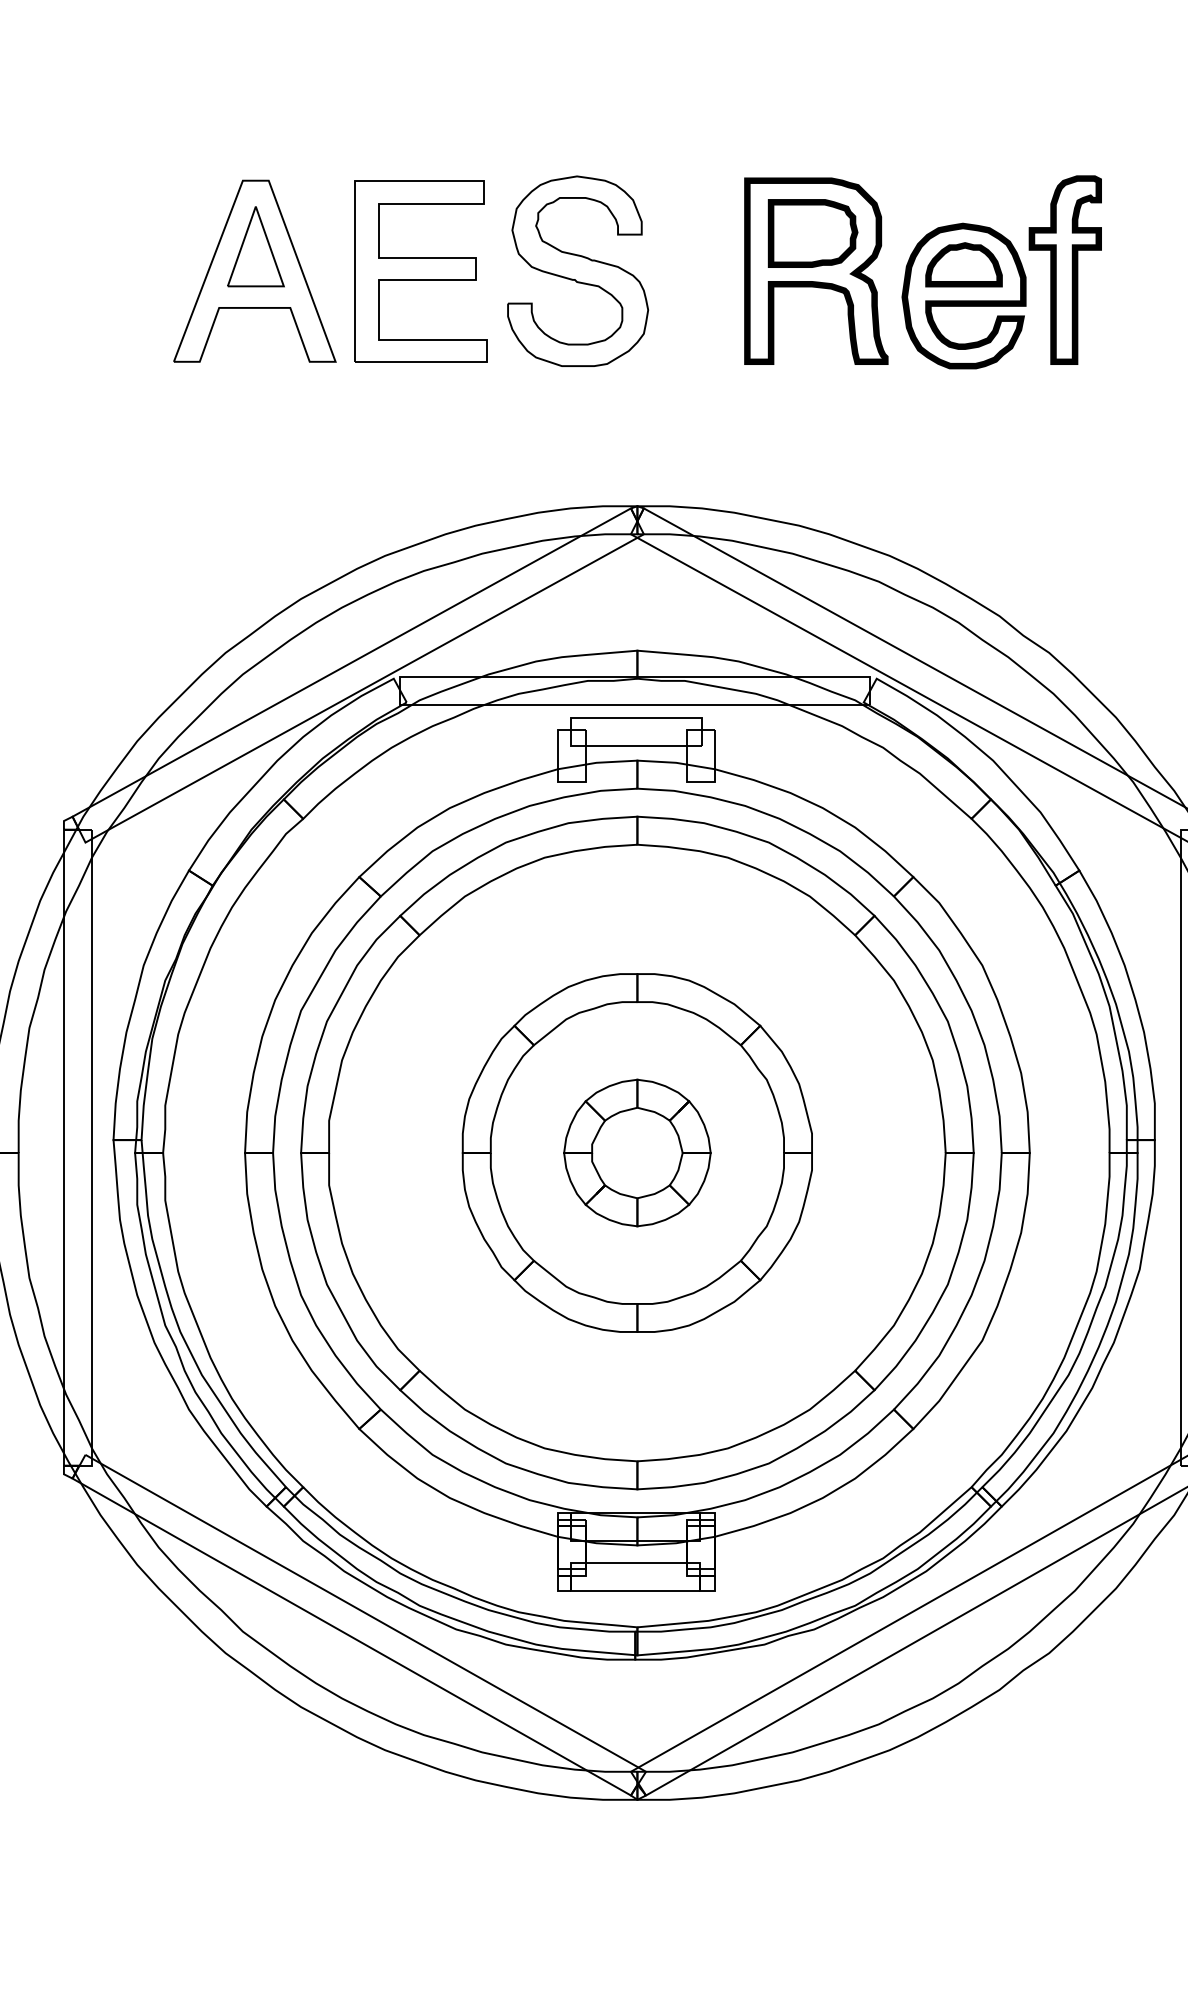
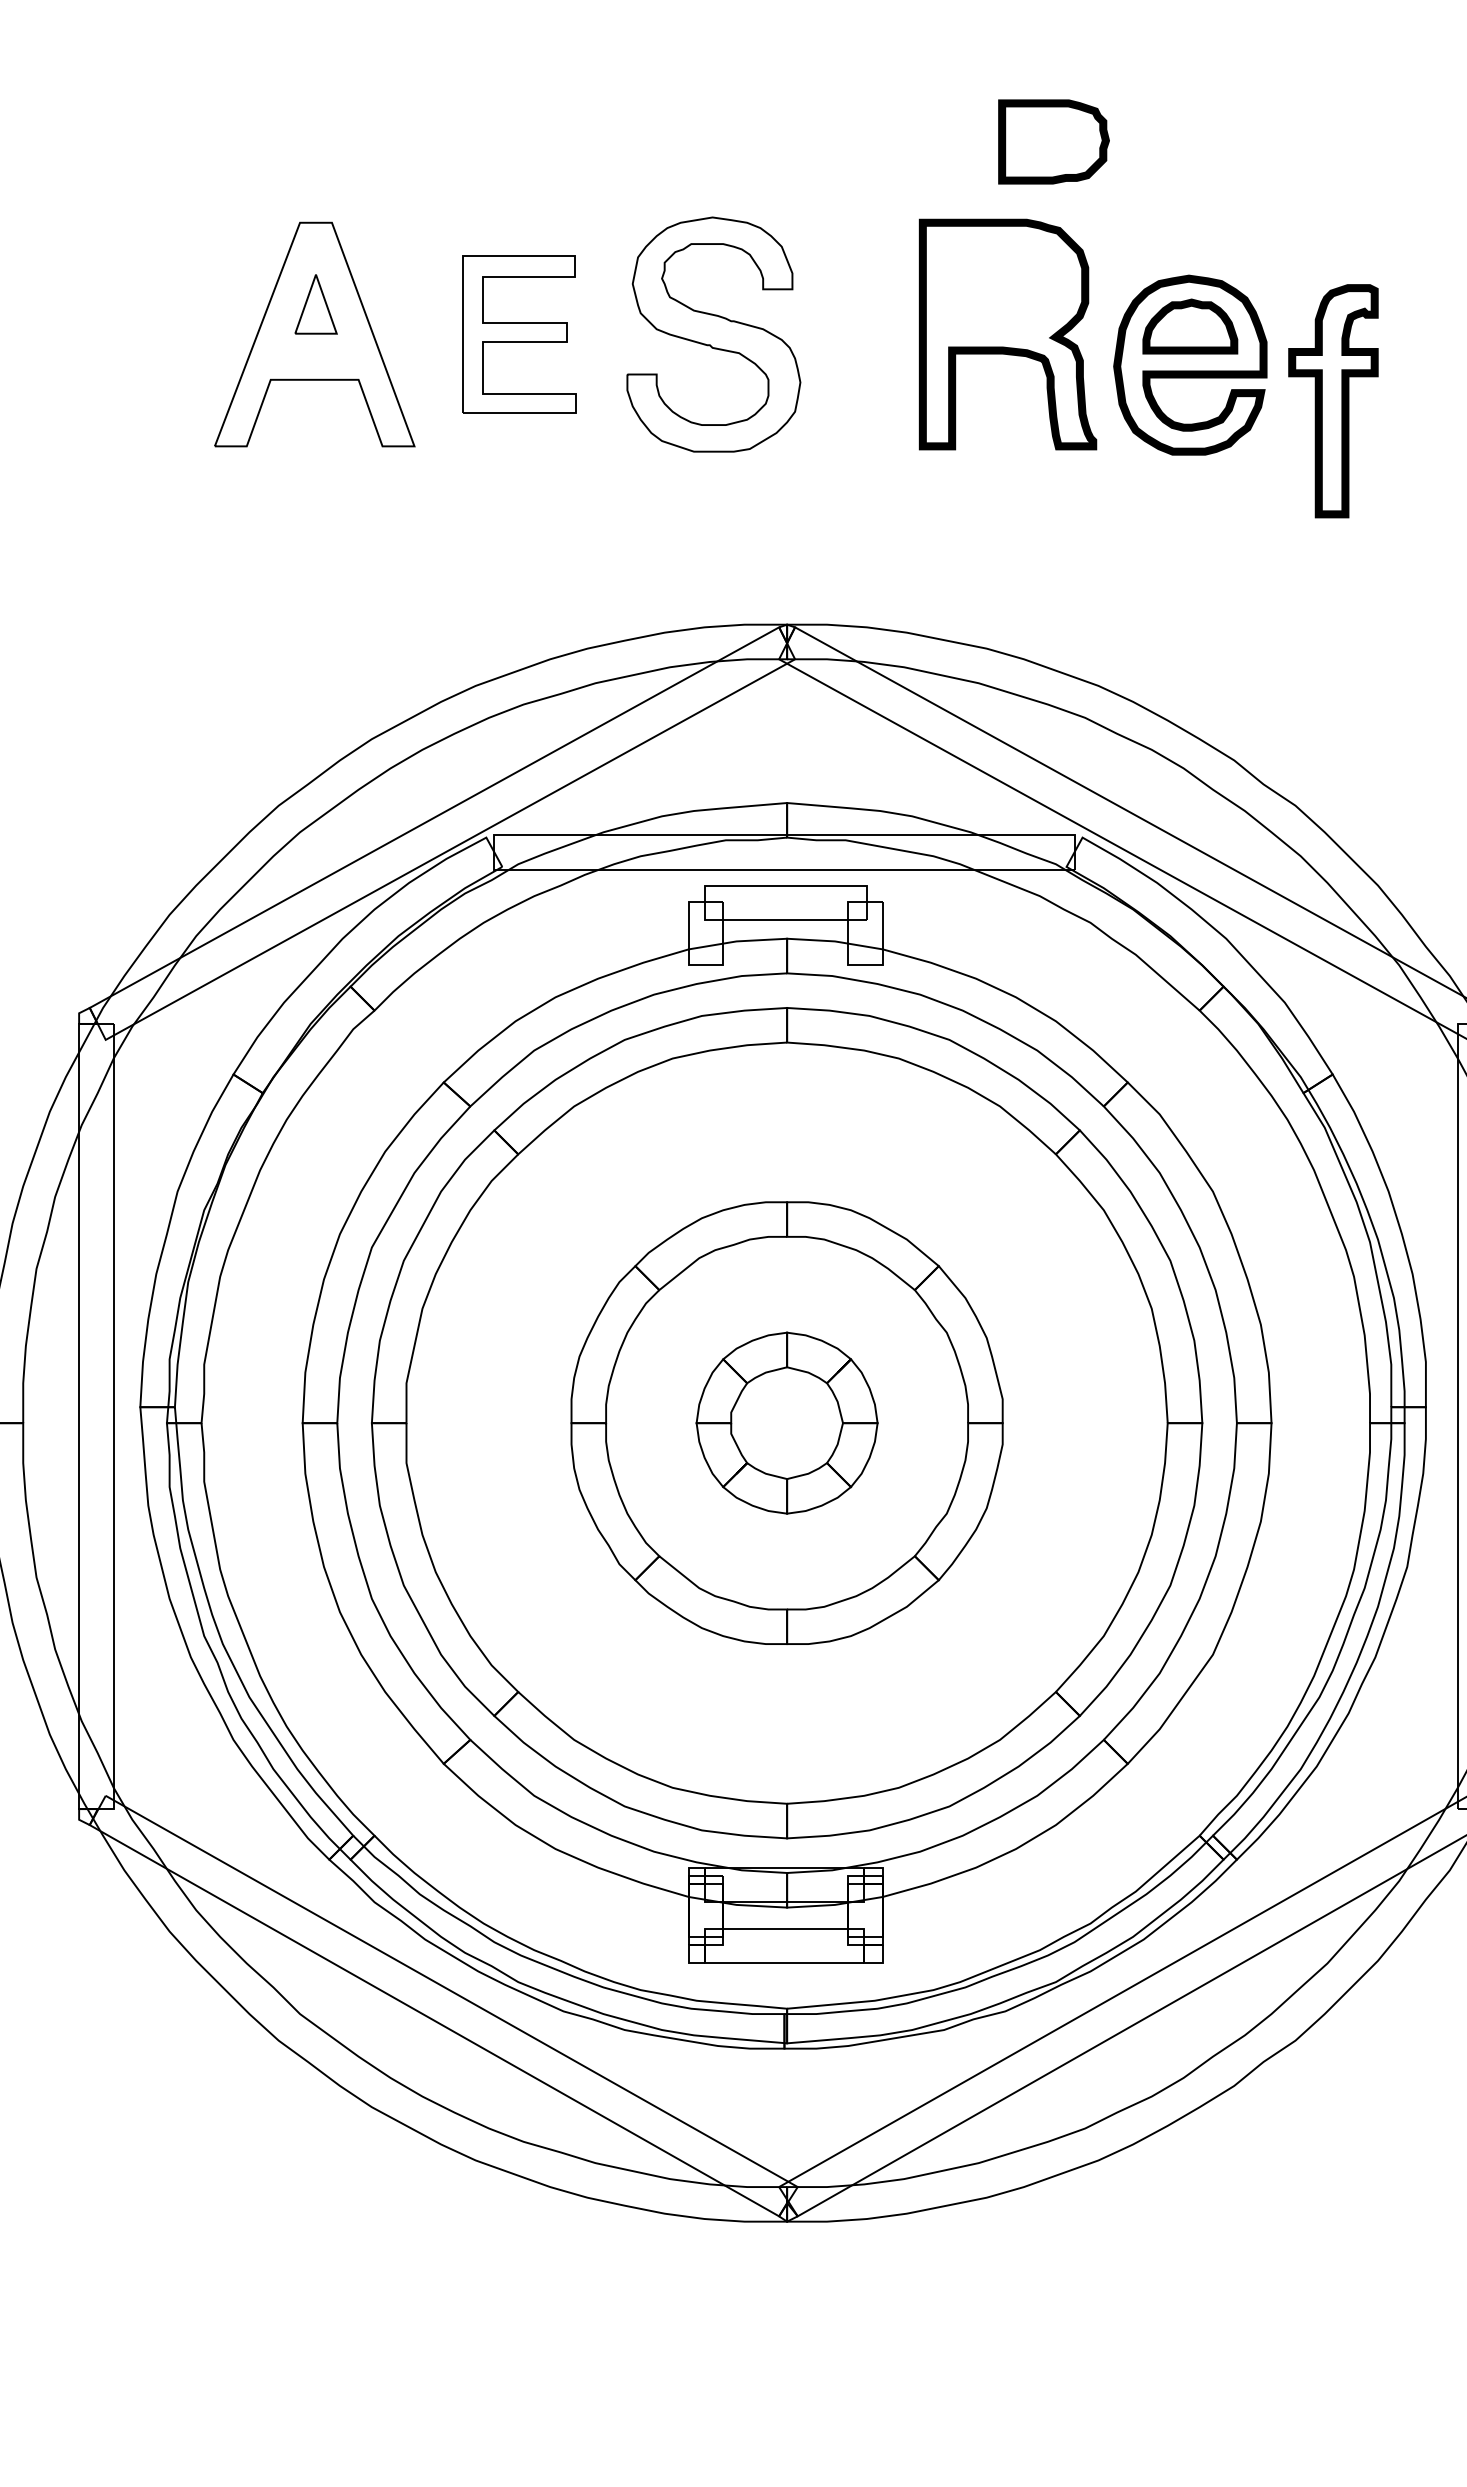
part: (812, 233) -> (1053, 141), moved
part: (255, 246) -> (315, 304), size x0.6
part: (1065, 270) -> (1333, 401), moved
part: (420, 271) -> (519, 334), size x0.7

